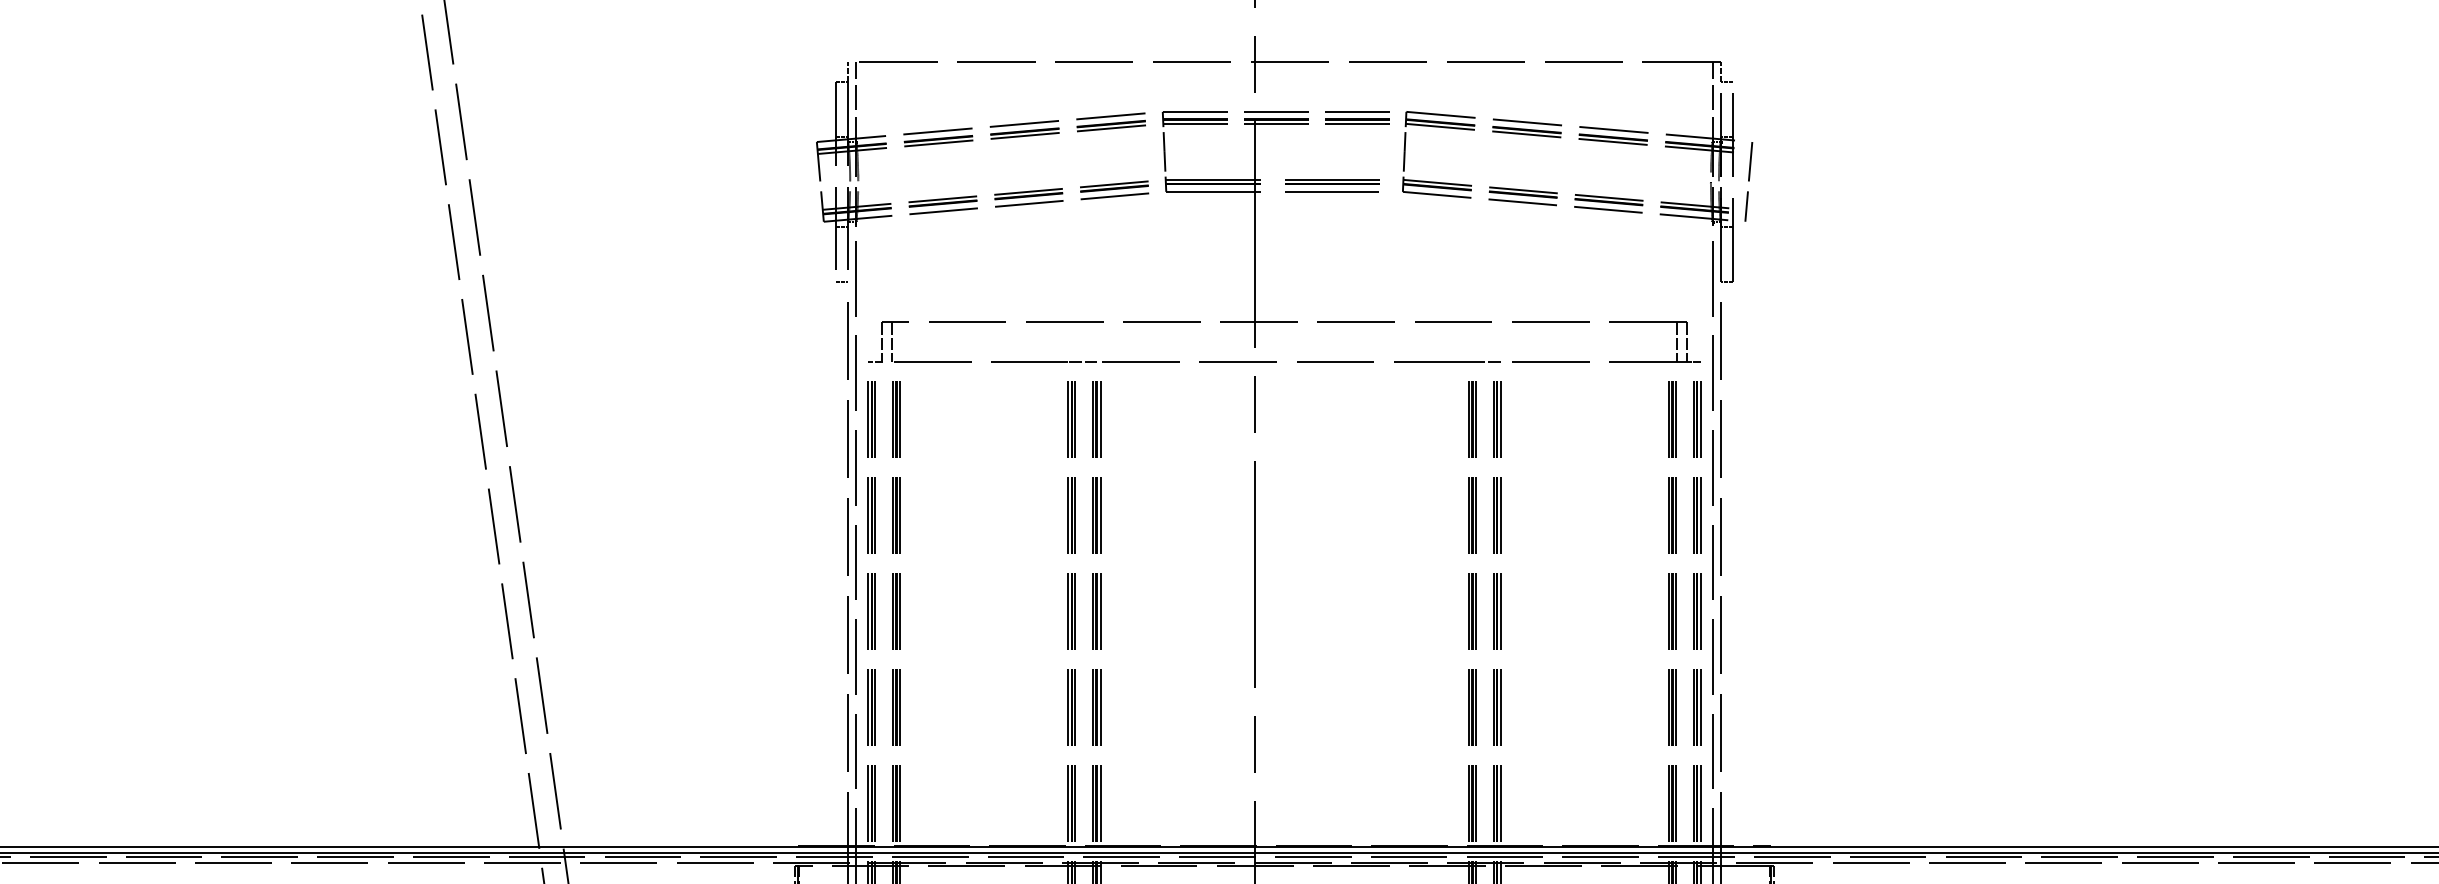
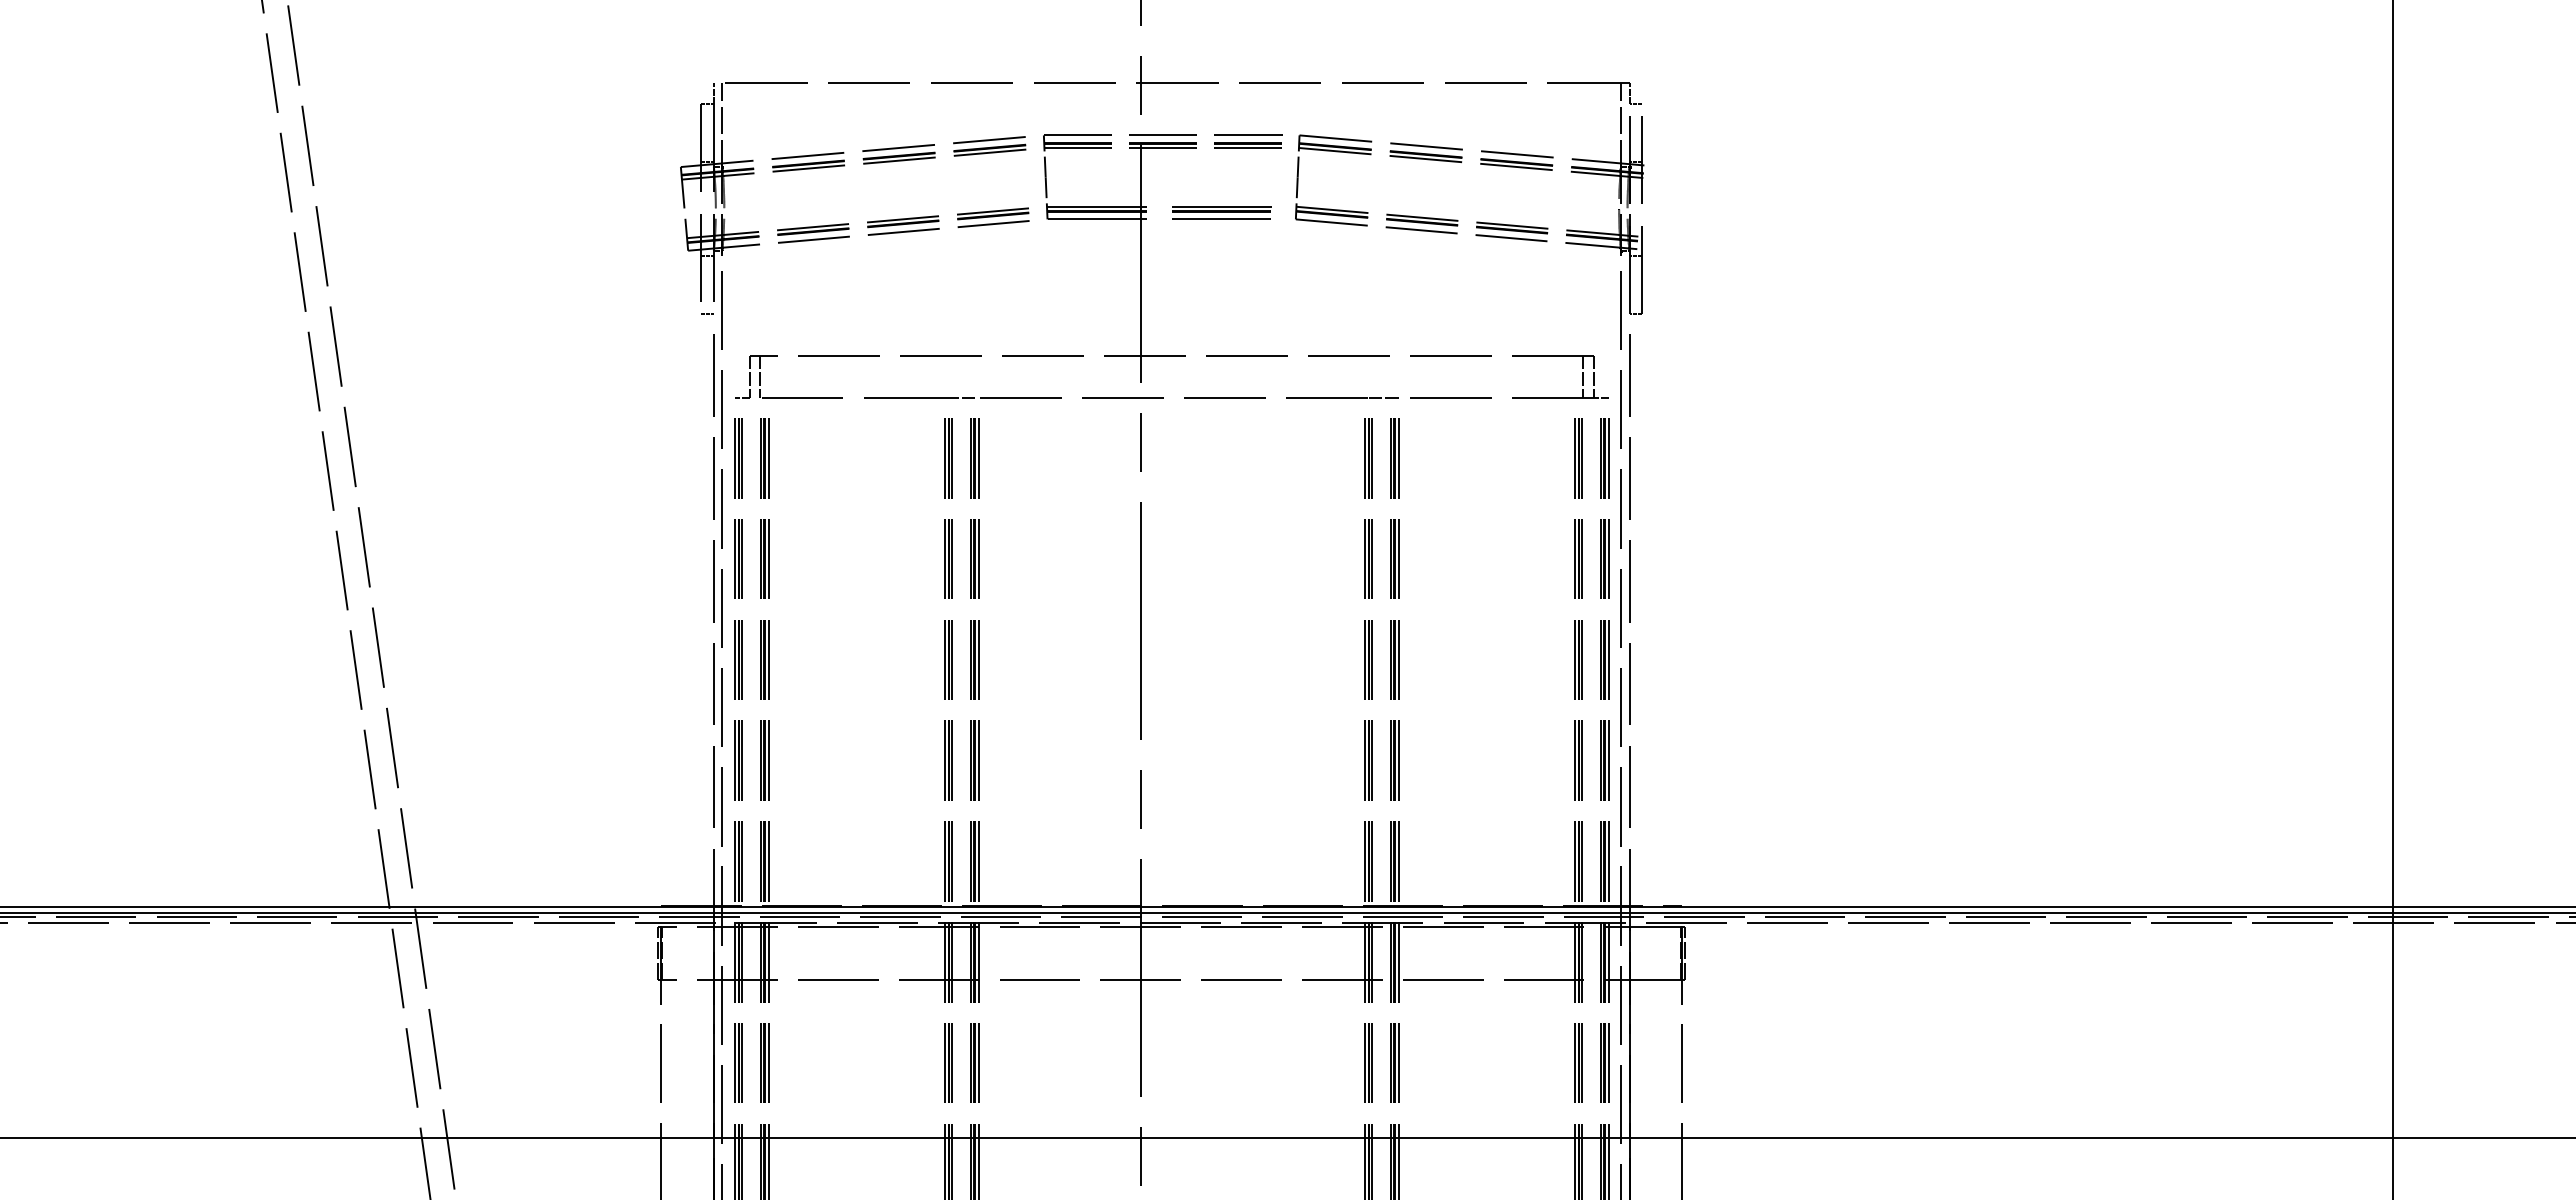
line: (1748, 181) -> (1658, 208), removed

